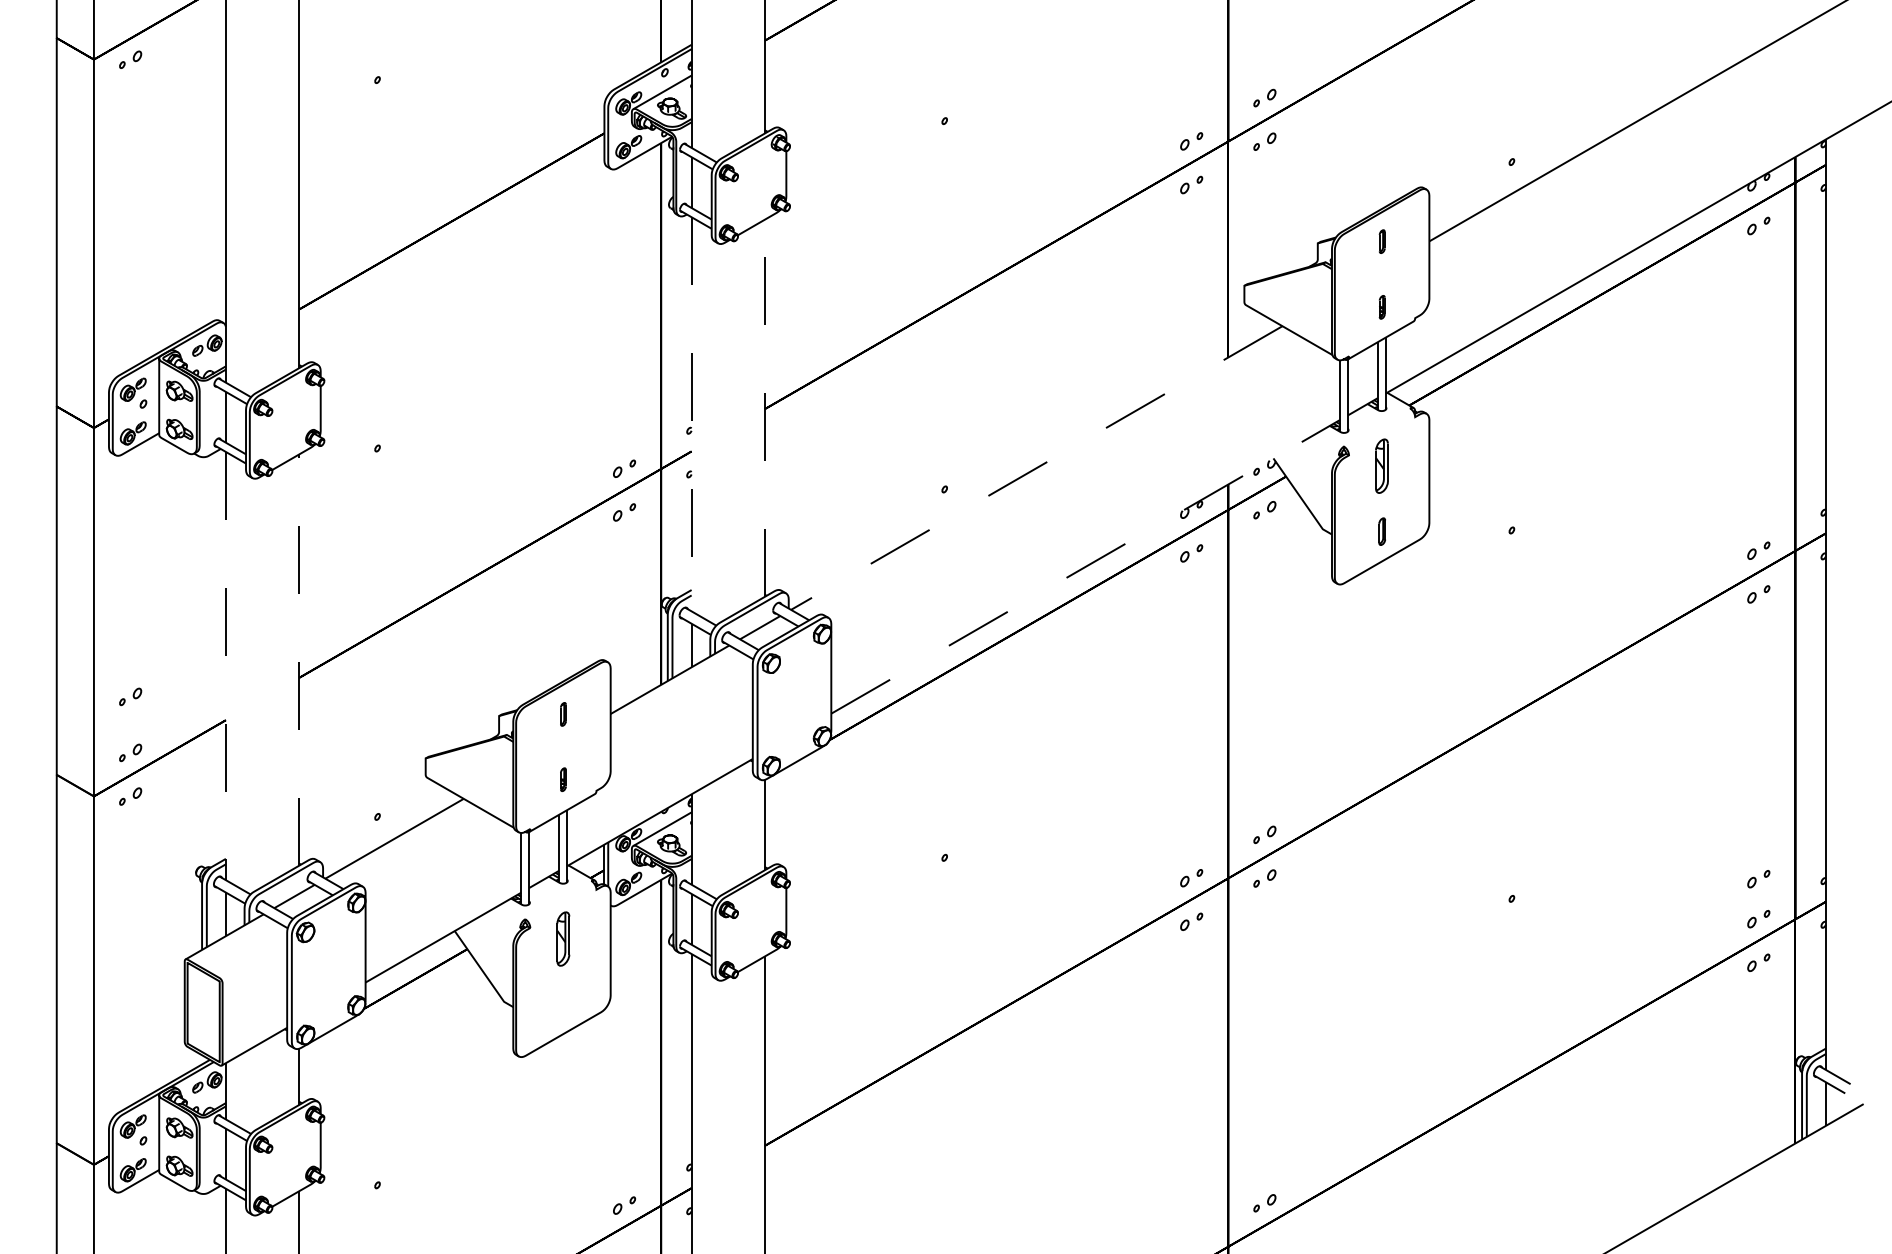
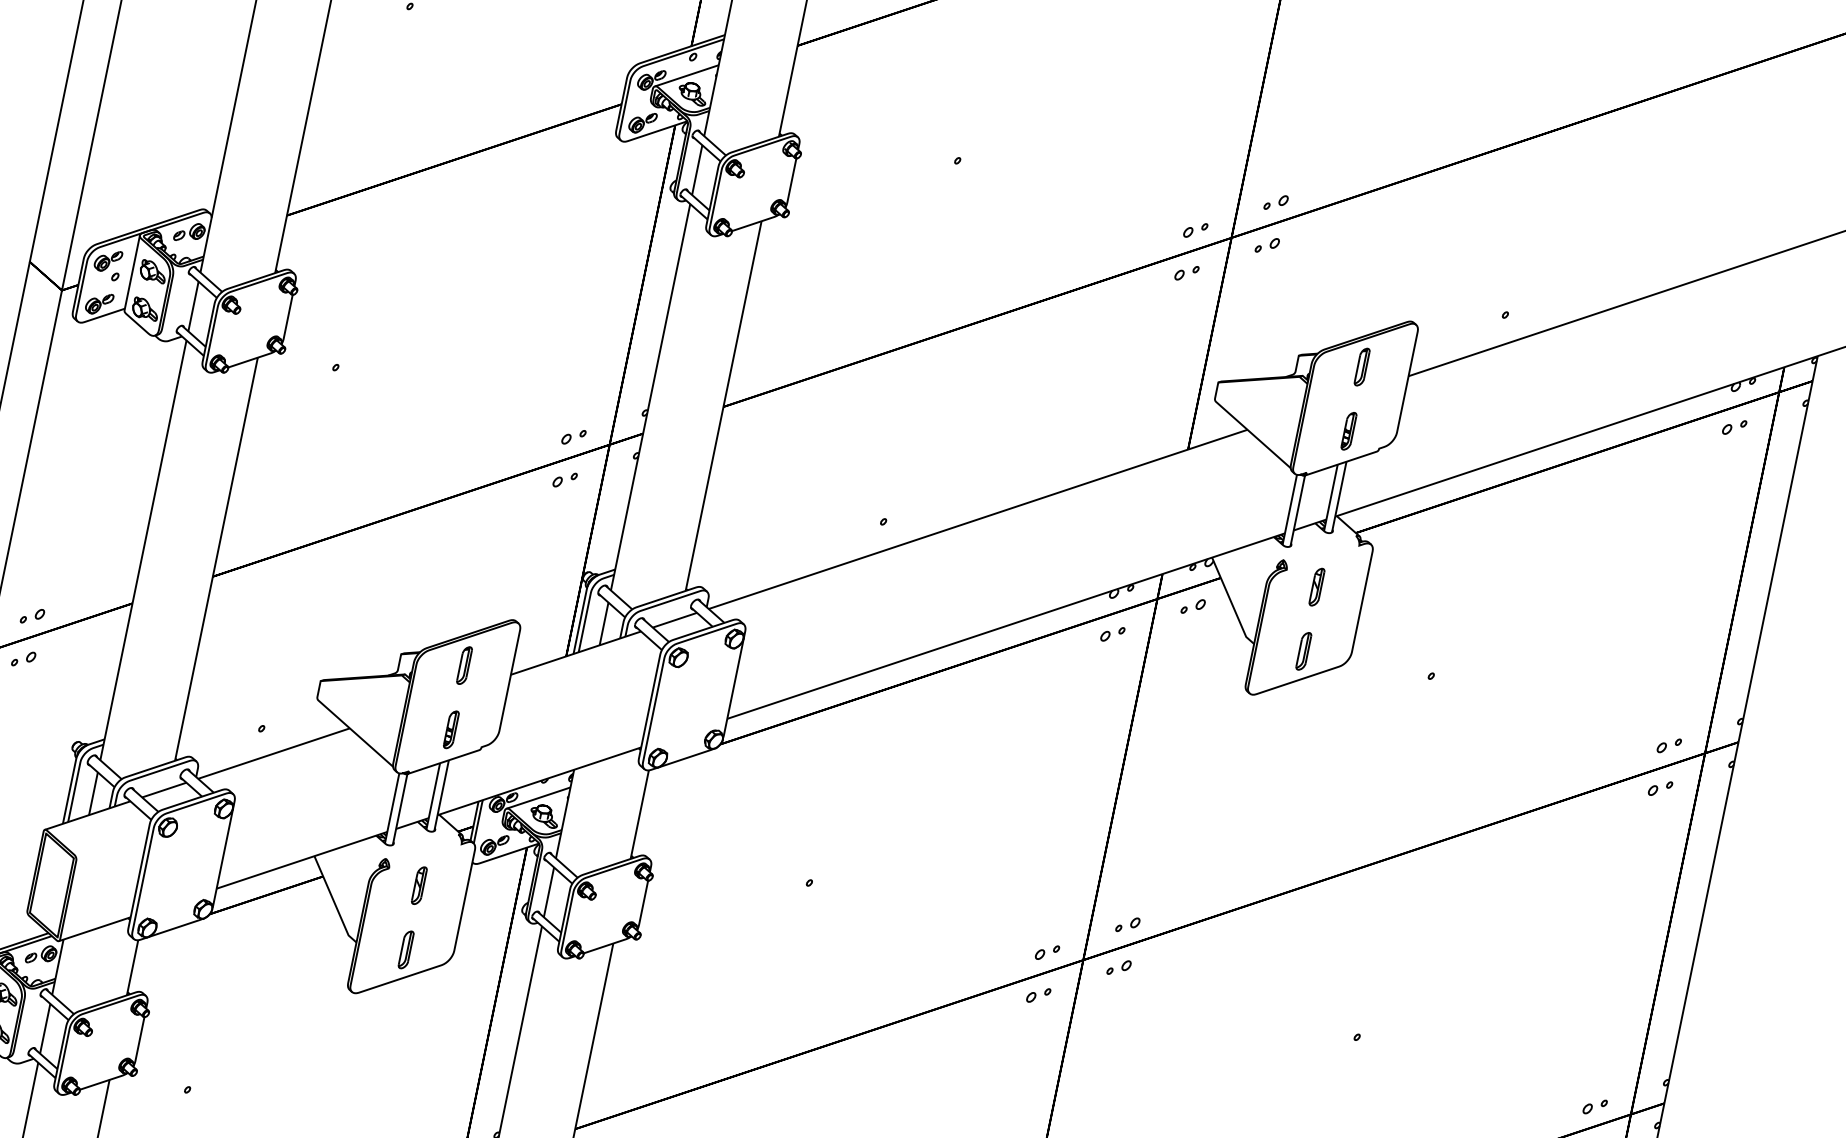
part: (1382, 241) -> (1362, 366), size x1.67
part: (1382, 307) -> (1349, 431), size x1.67
line: (764, 408) -> (723, 406), dashed -> solid
line: (691, 414) -> (650, 397), dashed -> solid
part: (1382, 466) -> (1317, 587), size x0.71
line: (1036, 468) -> (977, 519), dashed -> solid
part: (1382, 531) -> (1304, 651), size x1.43
line: (1085, 566) -> (1006, 625), dashed -> solid
line: (299, 660) -> (216, 559), dashed -> solid
line: (225, 666) -> (142, 550), dashed -> solid
part: (130, 696) -> (43, 560), removed
part: (563, 714) -> (464, 665), size x1.67
part: (563, 779) -> (451, 729), size x1.67
part: (1758, 879) -> (1602, 1067), removed
part: (563, 938) -> (419, 885), size x0.71
part: (563, 1004) -> (406, 950), added

